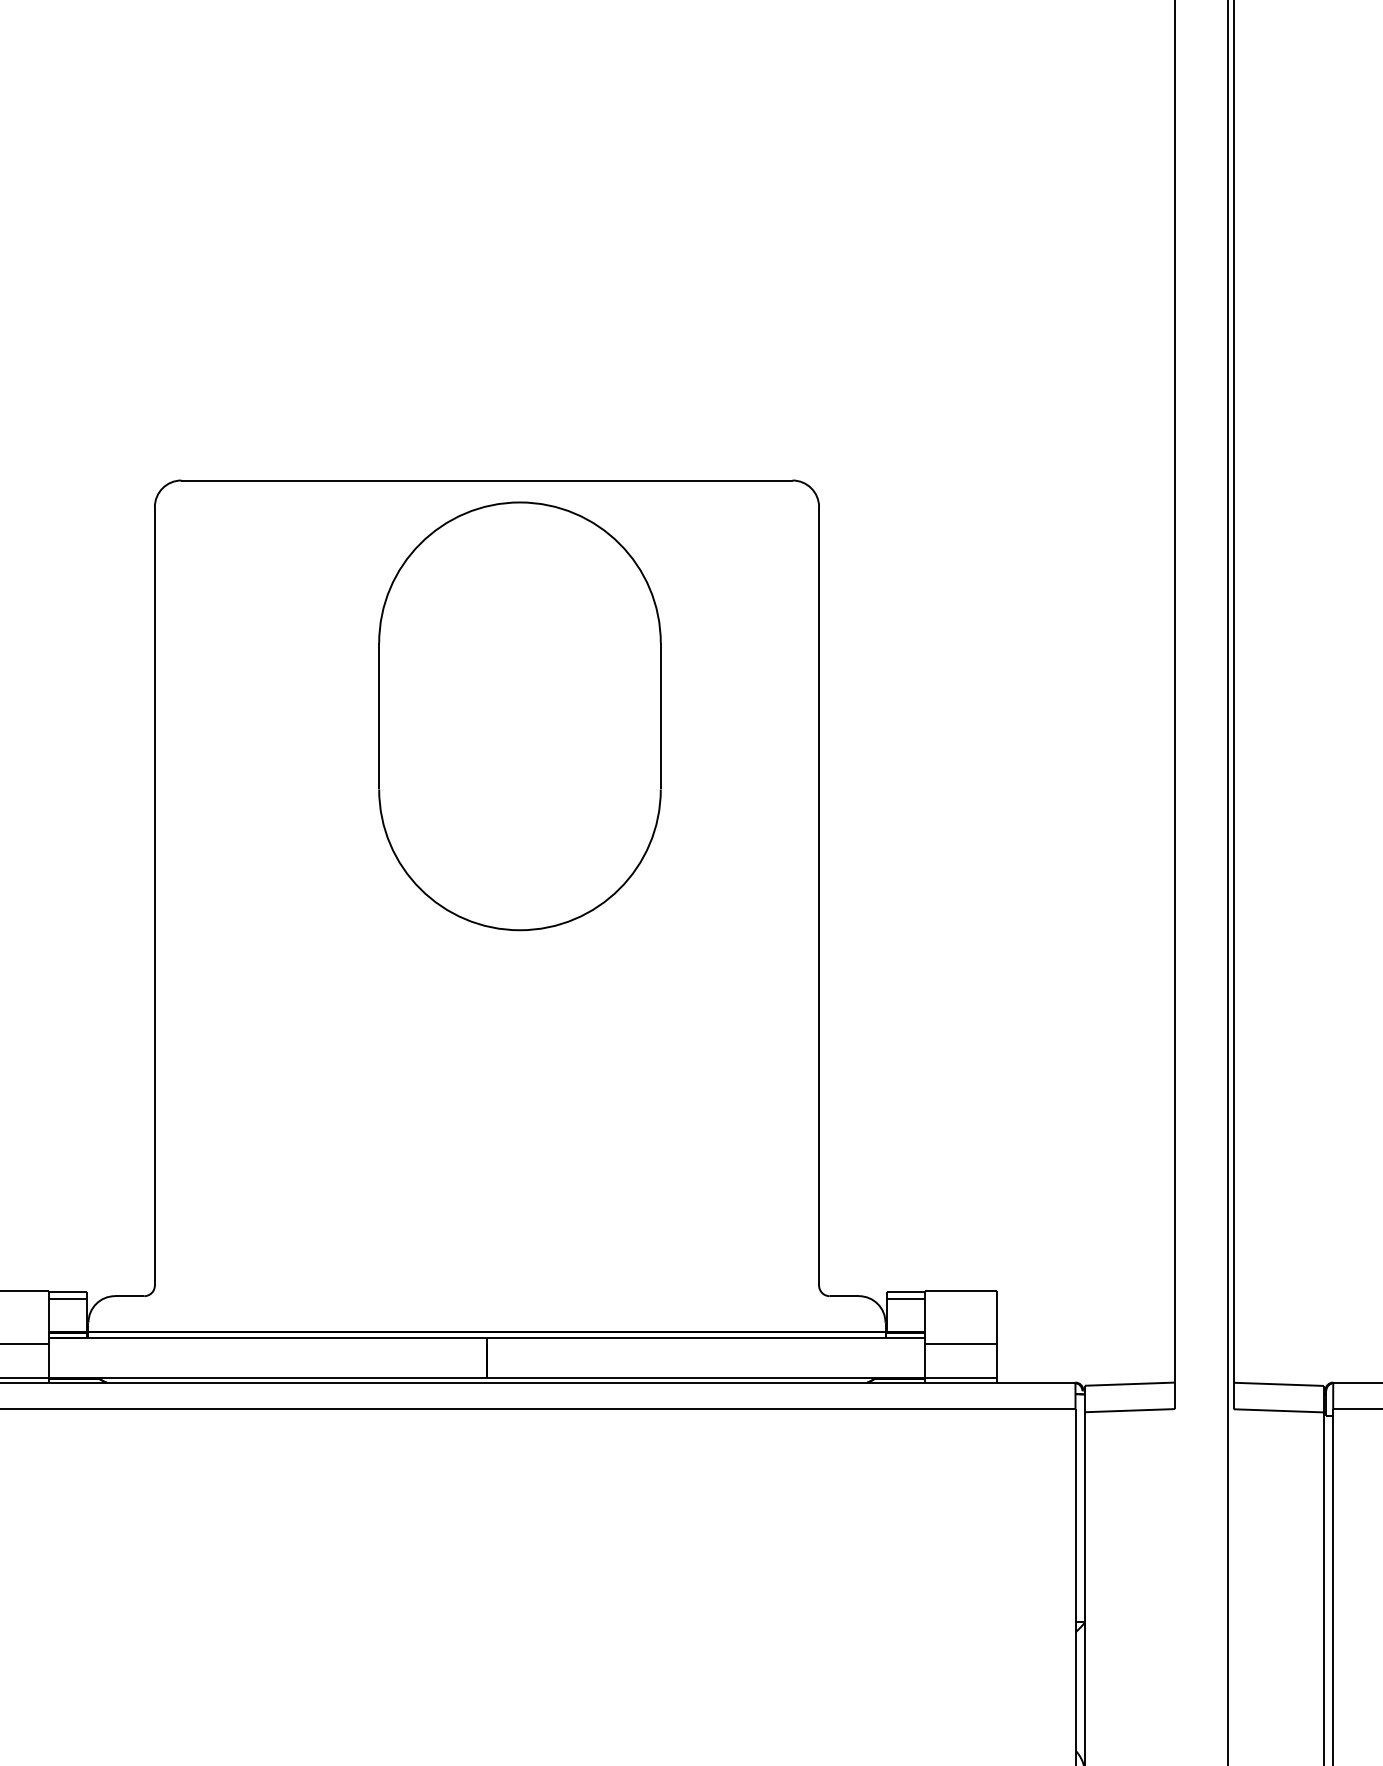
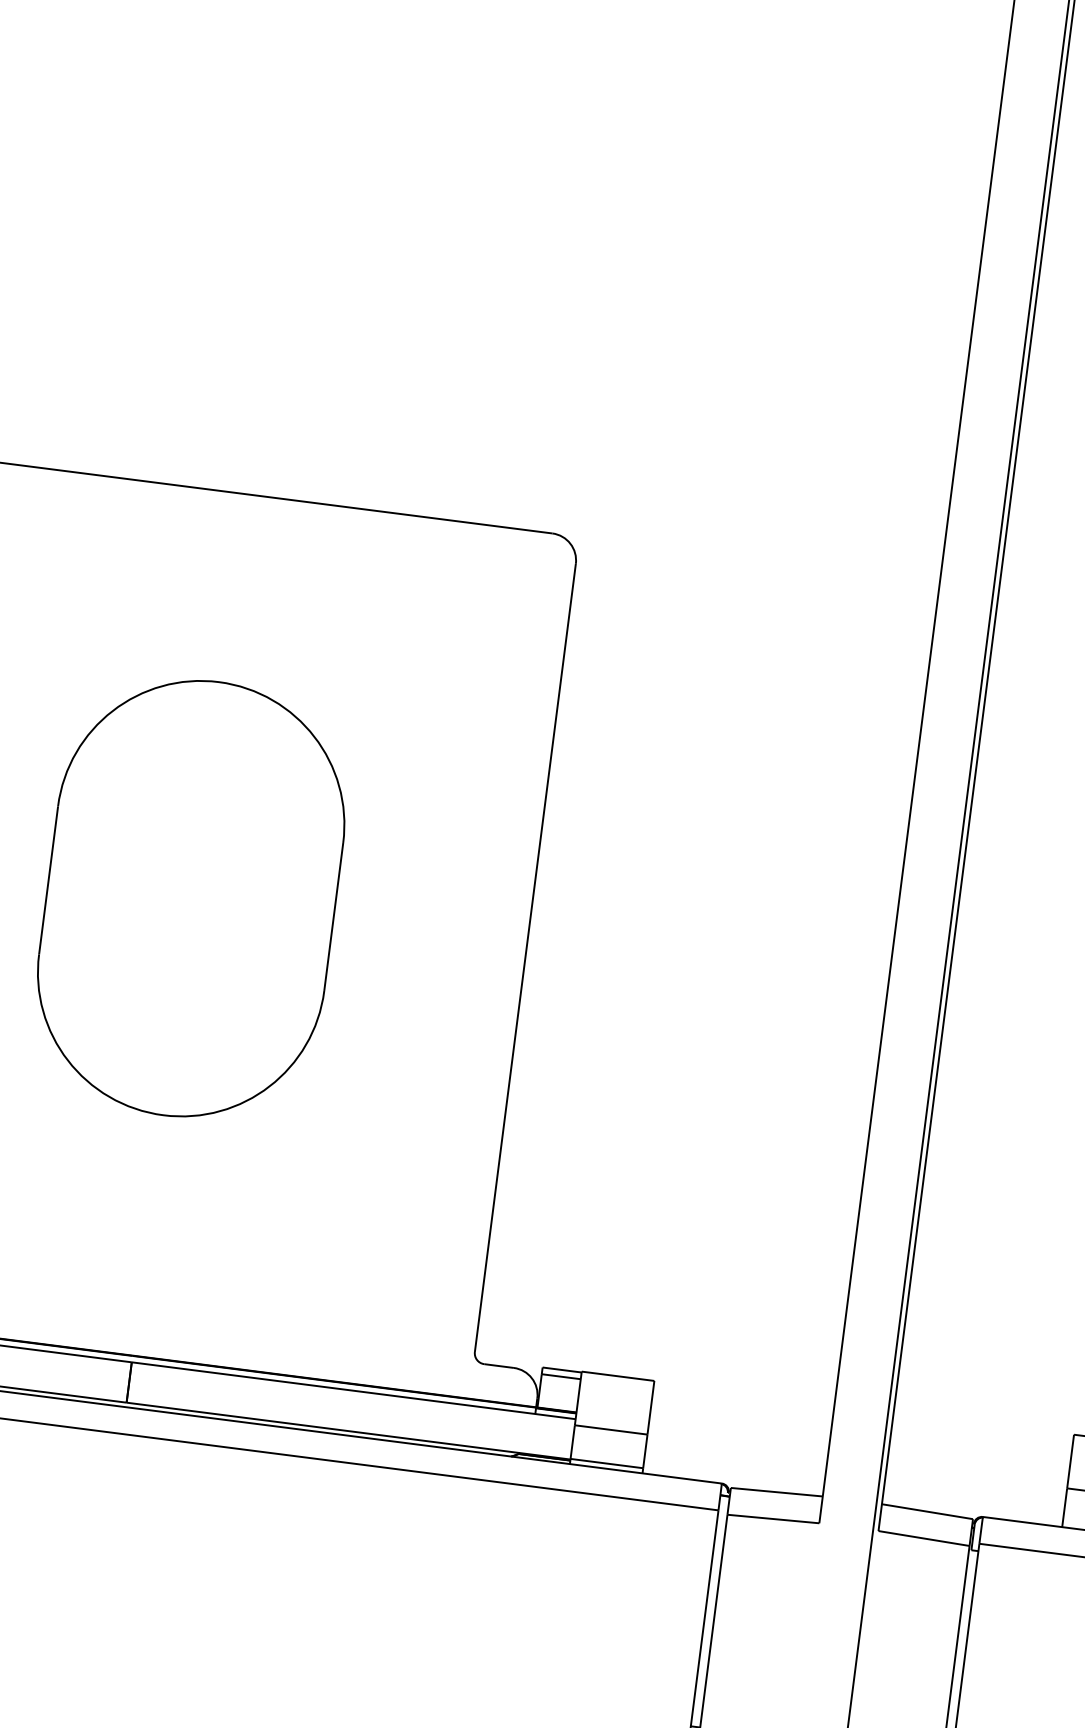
part: (519, 716) -> (190, 898), moved

